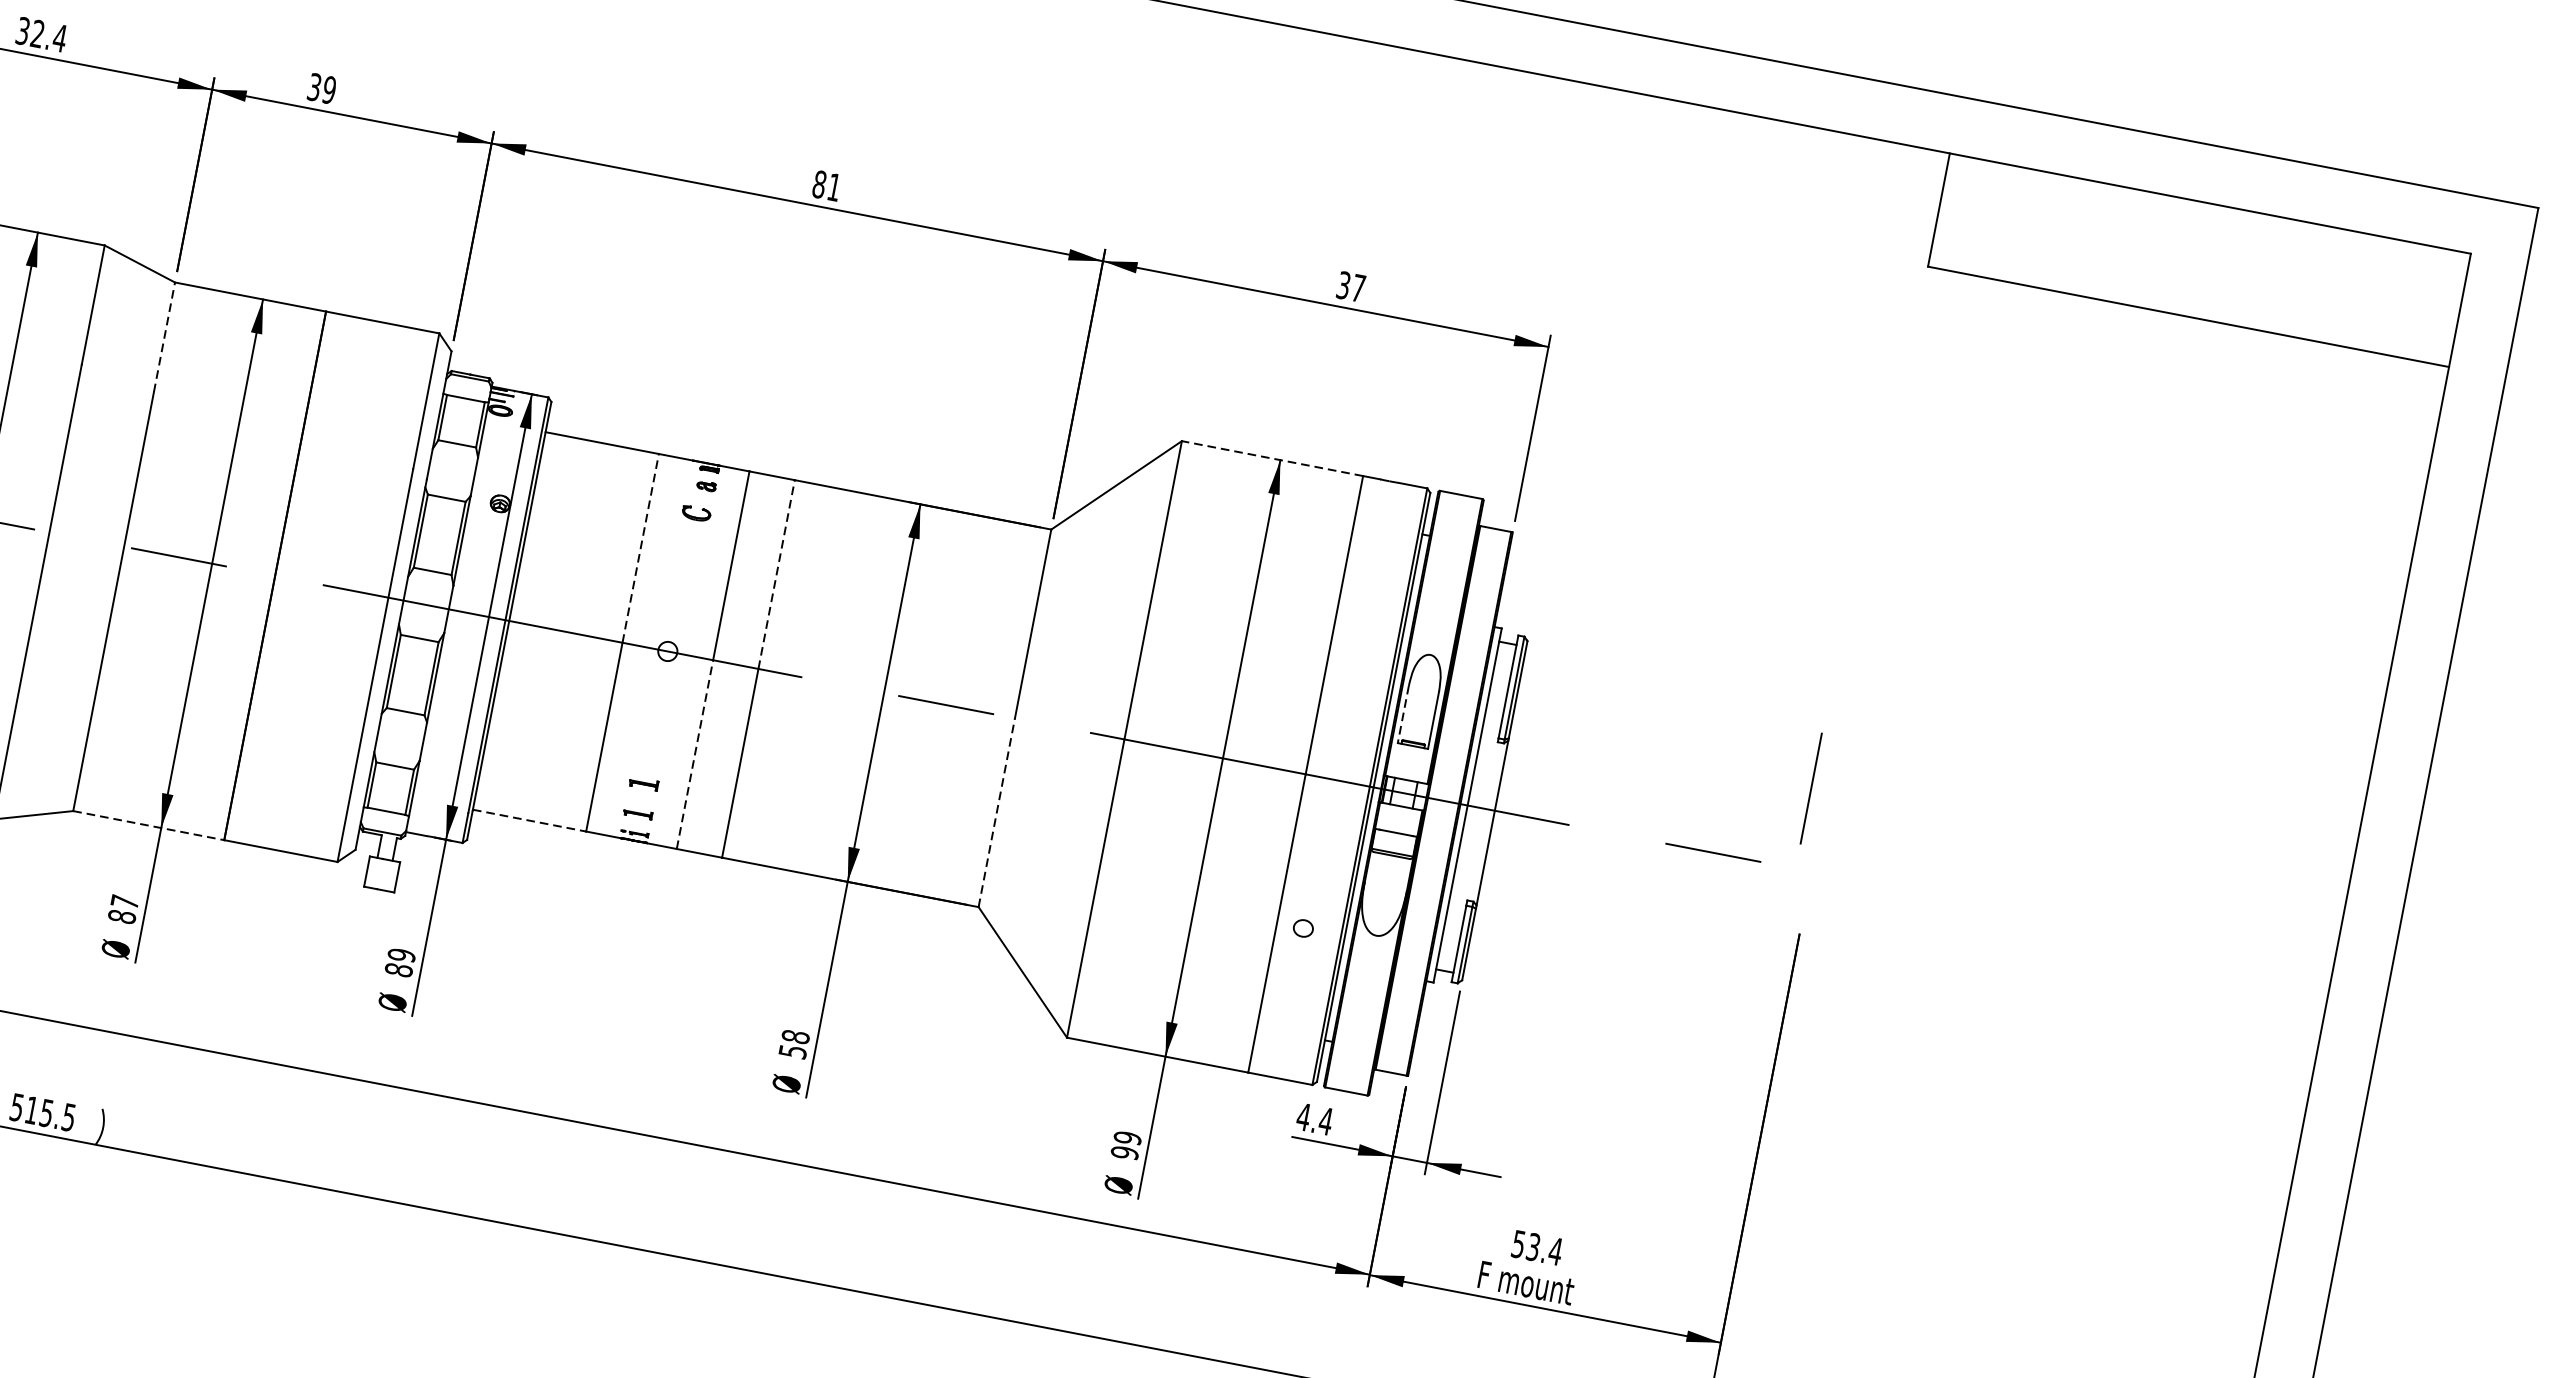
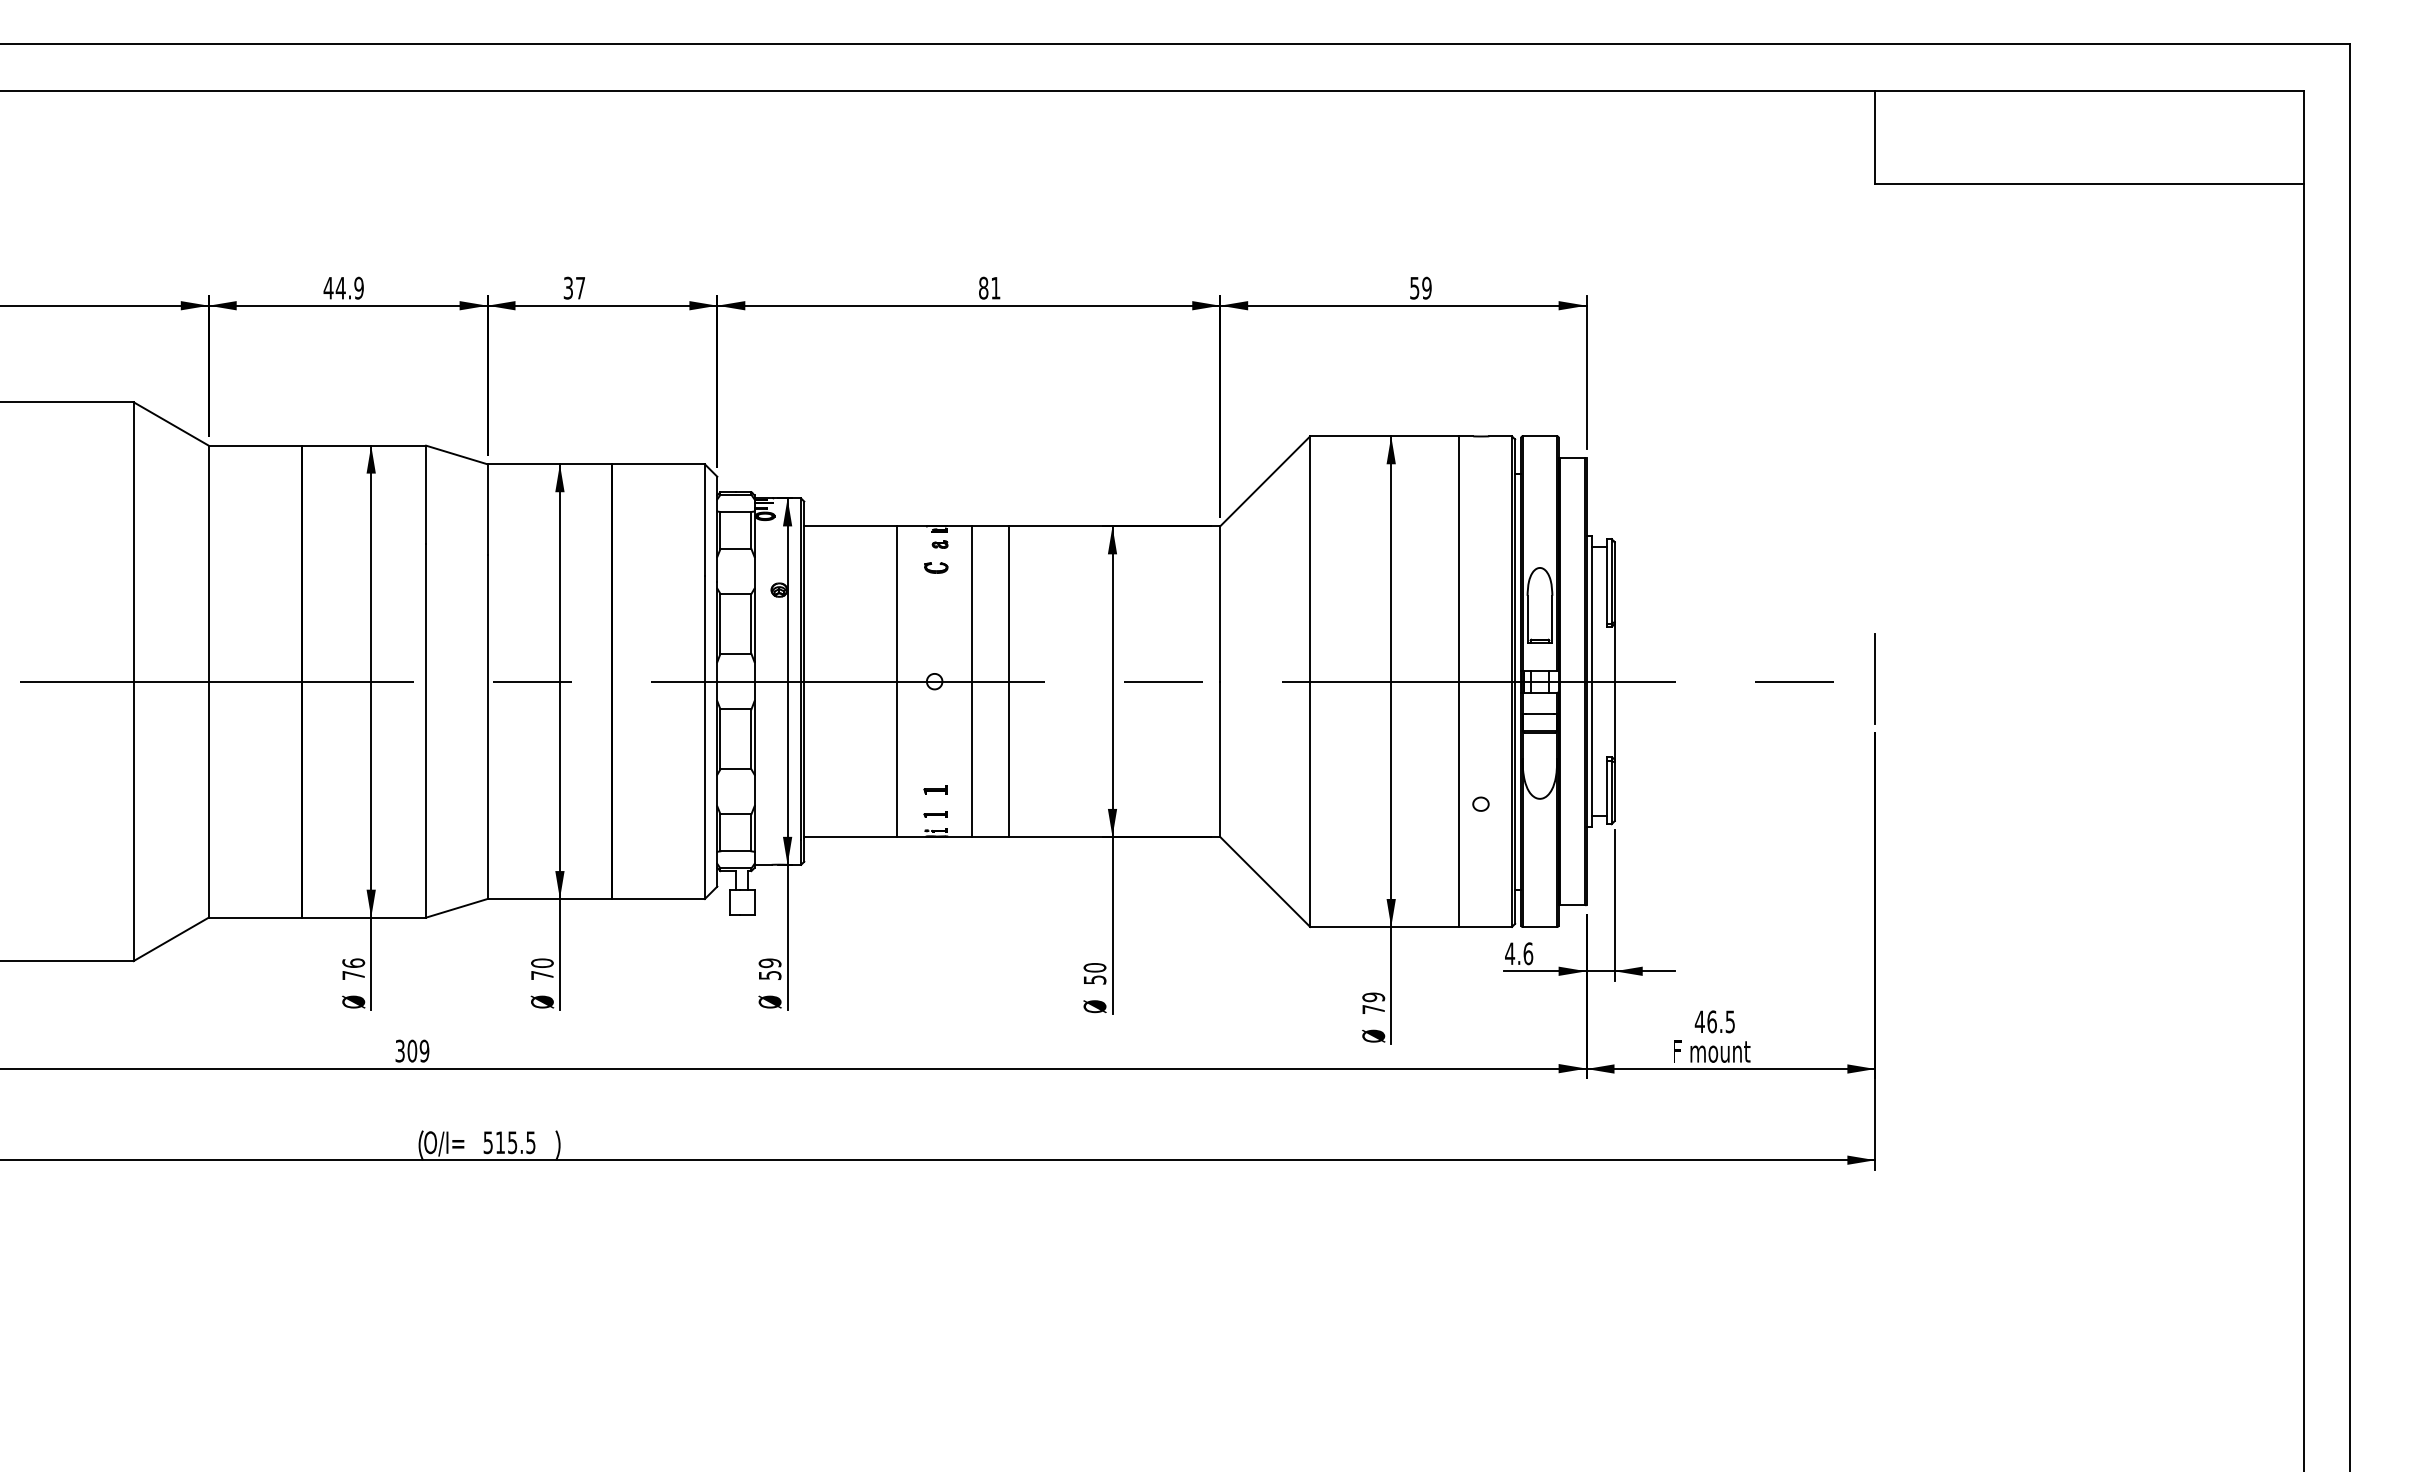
text: (41, 33) -> (343, 287), 32.4 -> 44.9
text: (329, 89) -> (580, 287), 39 -> 37
text: (1350, 285) -> (1420, 287), 37 -> 59
line: (164, 336) -> (487, 508), dashed -> solid
line: (1272, 458) -> (1384, 436), dashed -> solid
line: (640, 548) -> (897, 604), dashed -> solid
line: (776, 575) -> (1009, 604), dashed -> solid
line: (1403, 714) -> (1527, 619), dashed -> solid
line: (694, 754) -> (971, 759), dashed -> solid
line: (1810, 788) -> (1874, 678), moved
line: (997, 813) -> (1220, 759), dashed -> solid
line: (529, 820) -> (850, 836), dashed -> solid
line: (149, 826) -> (550, 899), dashed -> solid
text: (123, 909) -> (542, 969), 87 -> 70
text: (398, 970) -> (769, 975), 89 -> 59
text: (796, 1036) -> (1095, 967), 58 -> 50
text: (1326, 1121) -> (1528, 953), 4.4 -> 4.6
text: (1124, 1152) -> (1373, 1009), 99 -> 79
text: (1536, 1247) -> (1714, 1021), 53.4 -> 46.5

